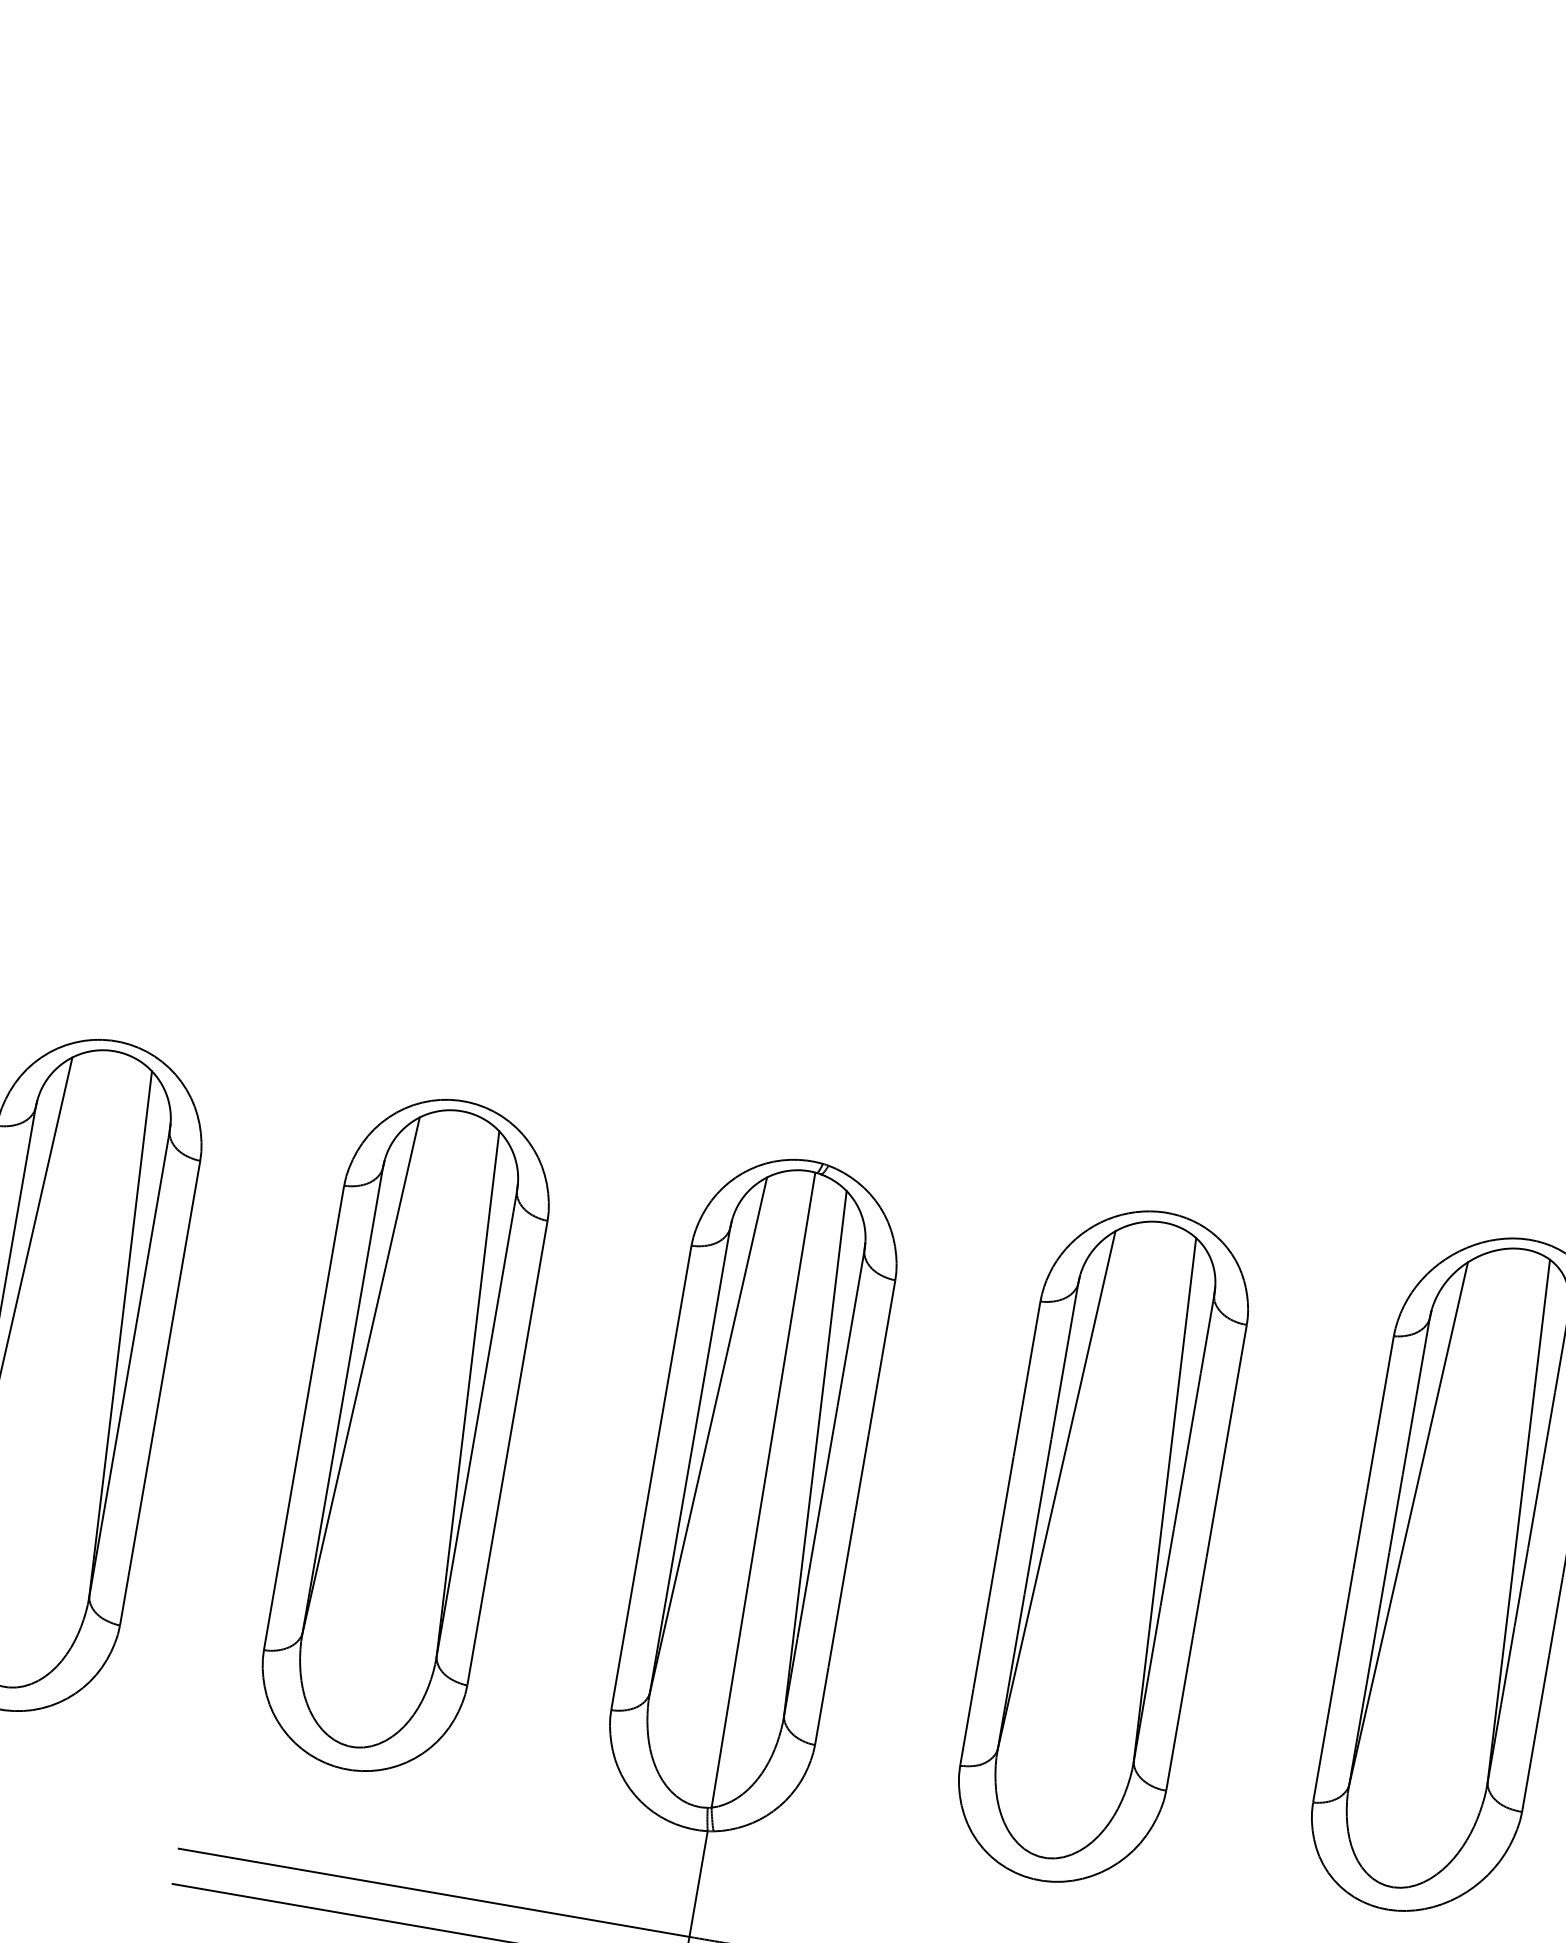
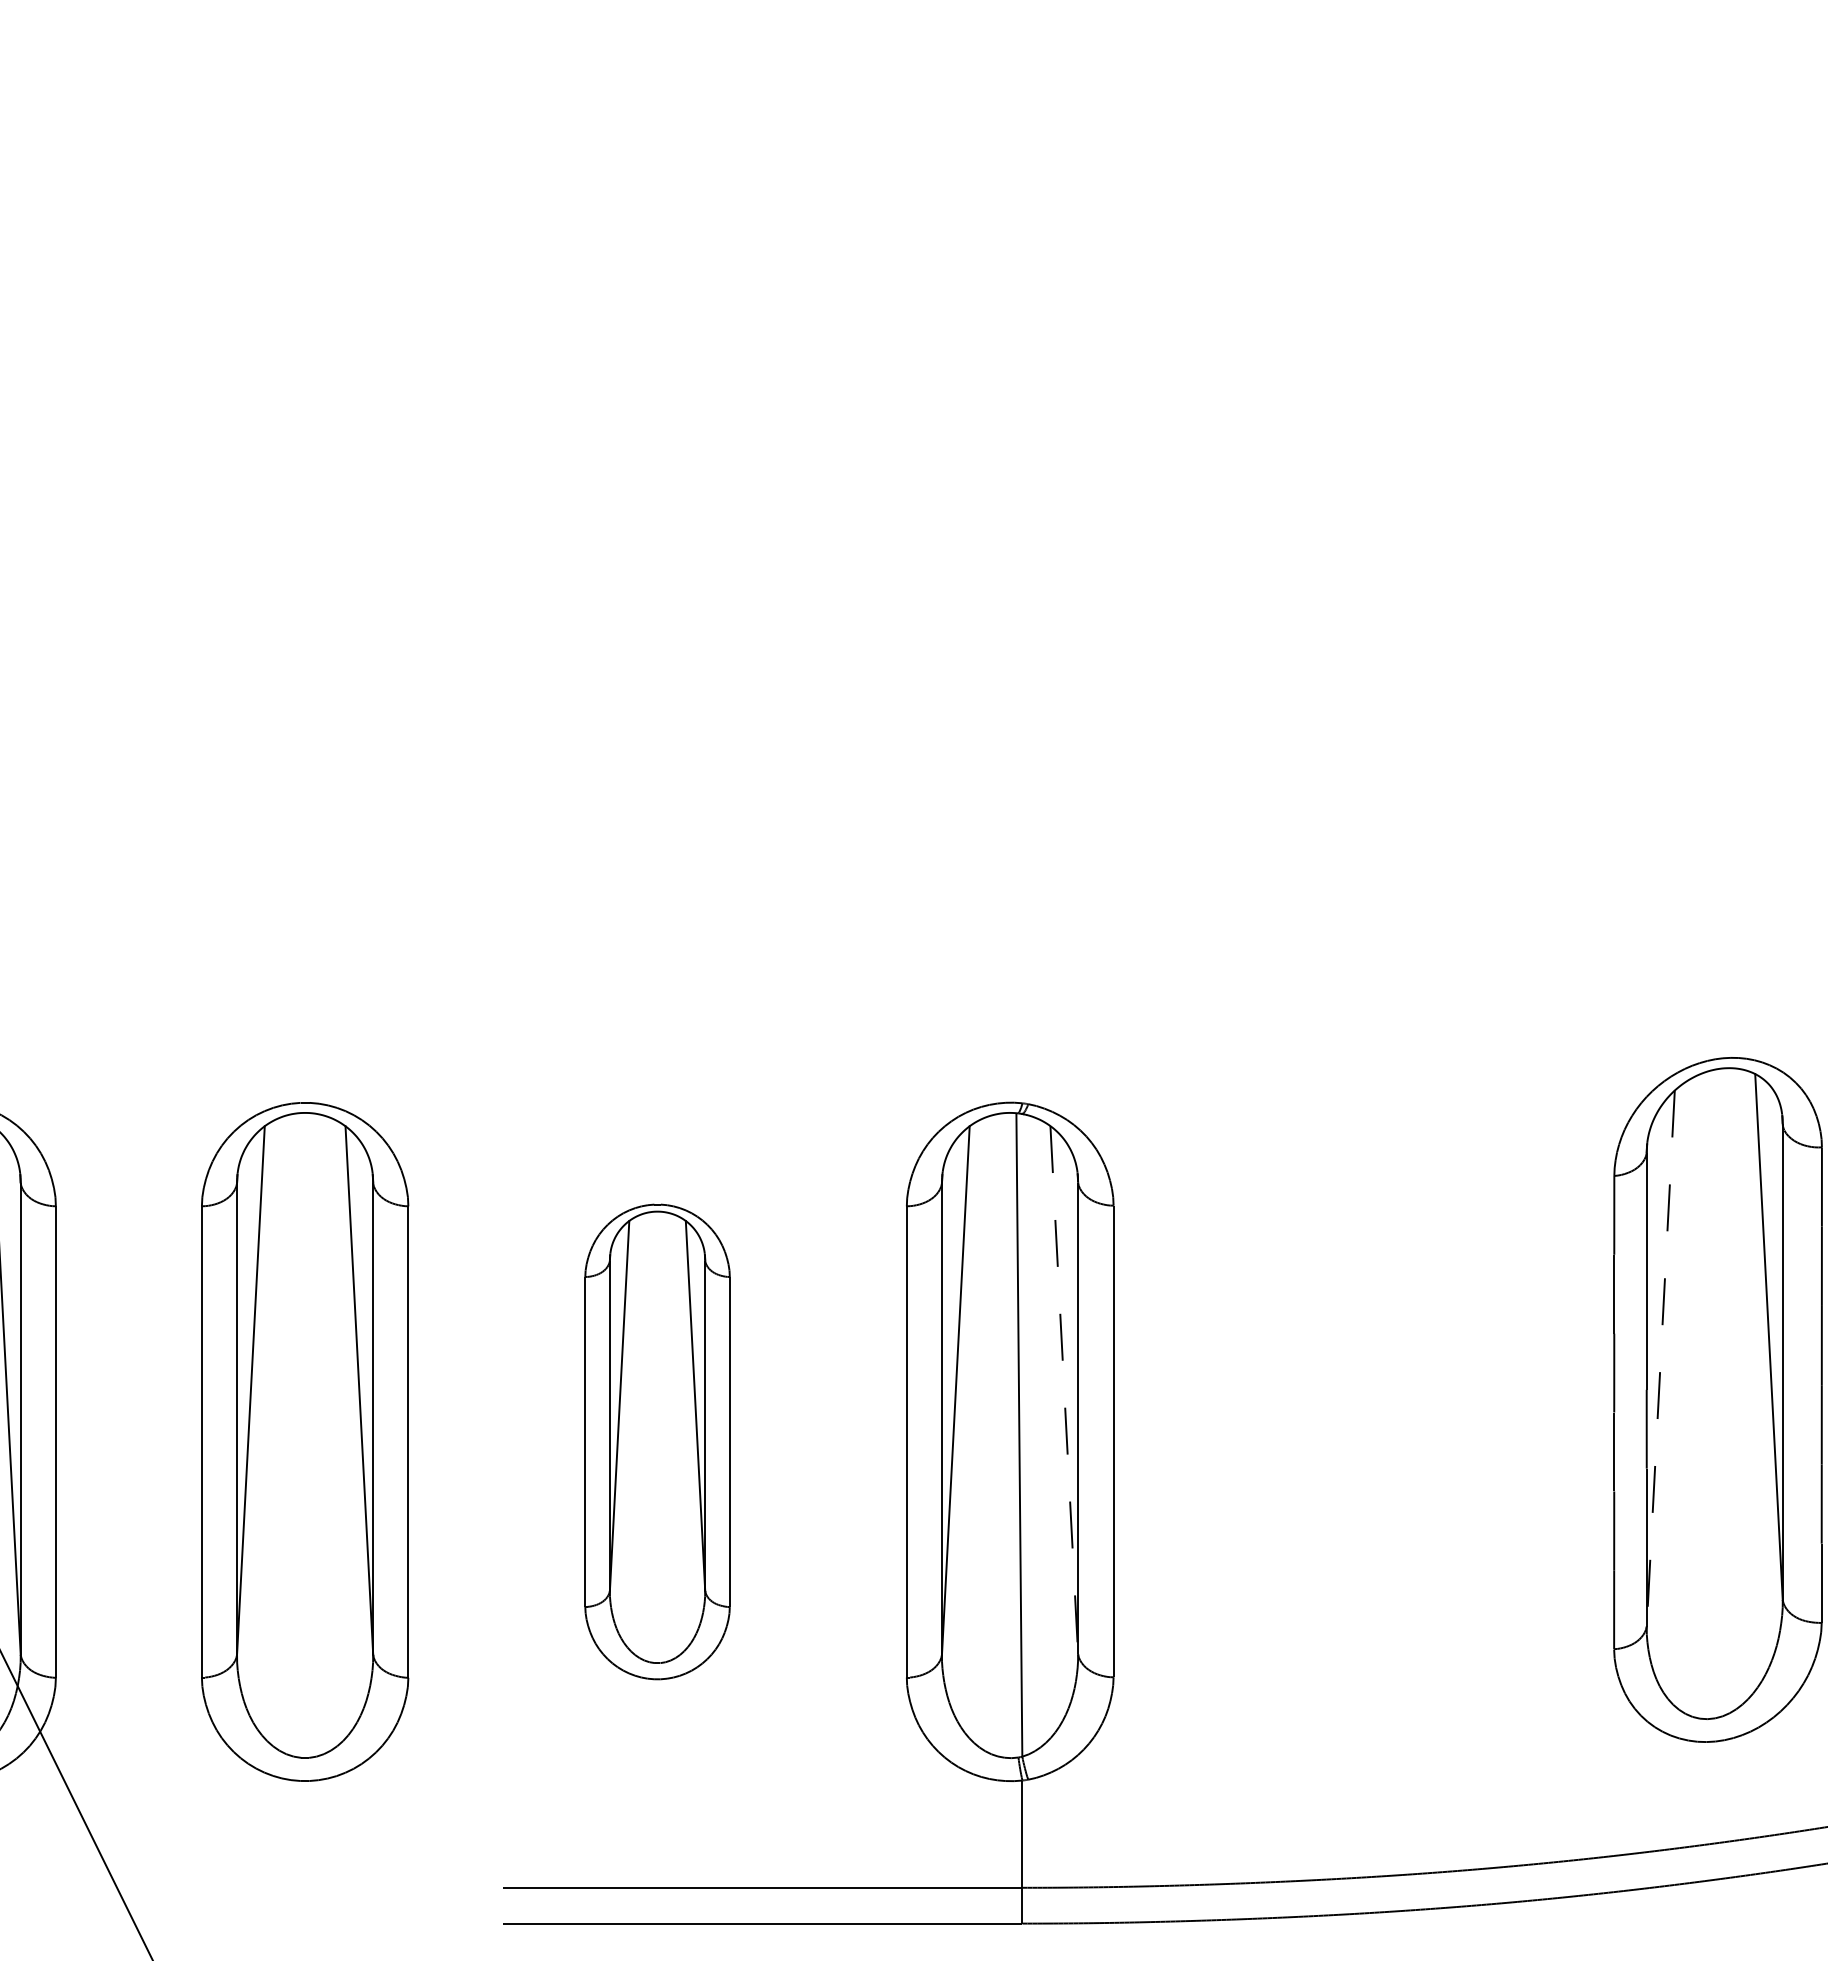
part: (405, 1435) -> (657, 1441), size x0.7
line: (815, 1454) -> (1064, 1390), solid -> dashed
line: (1408, 1524) -> (1660, 1359), solid -> dashed
part: (1103, 1546) -> (1363, 1432), removed

